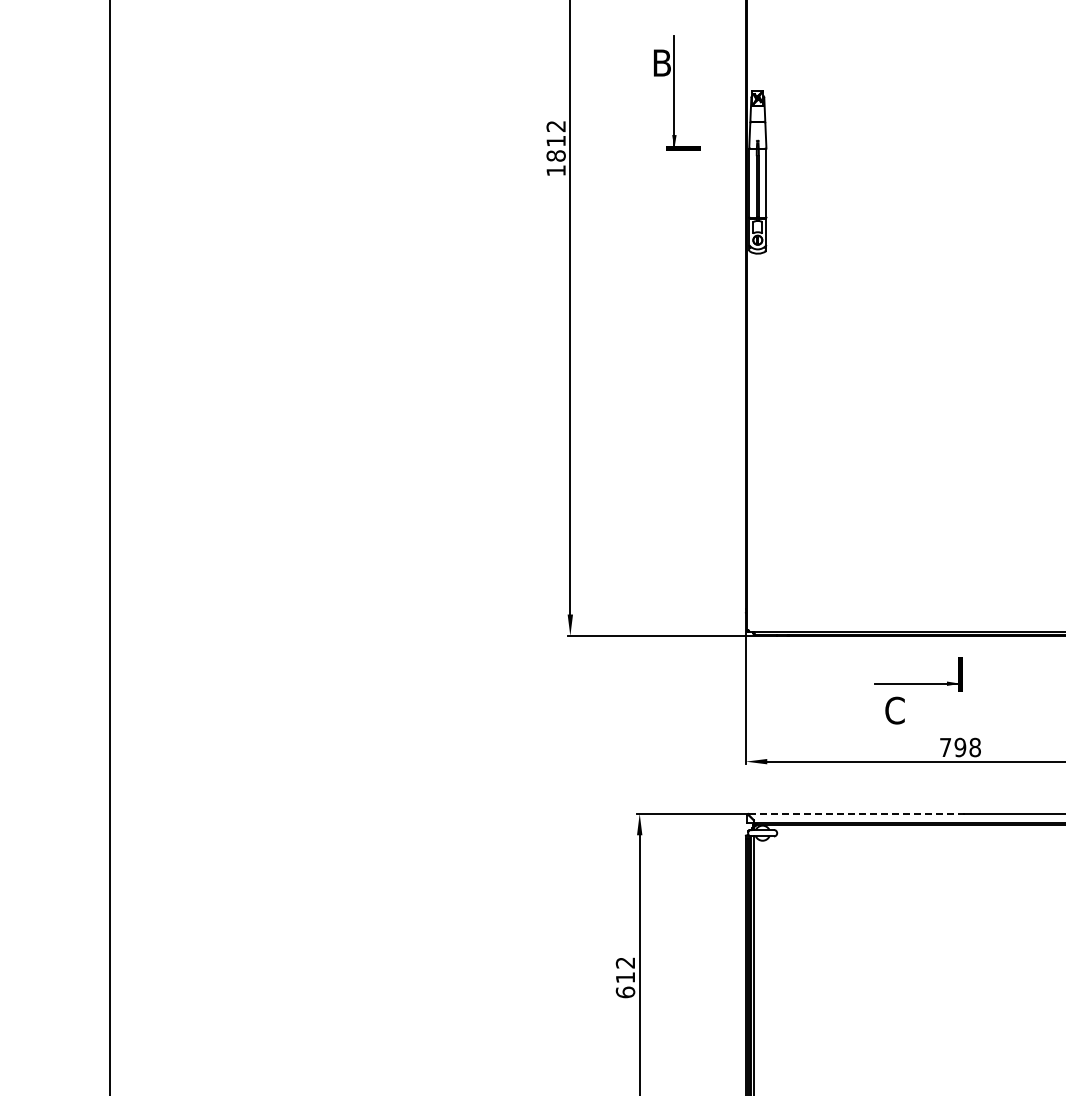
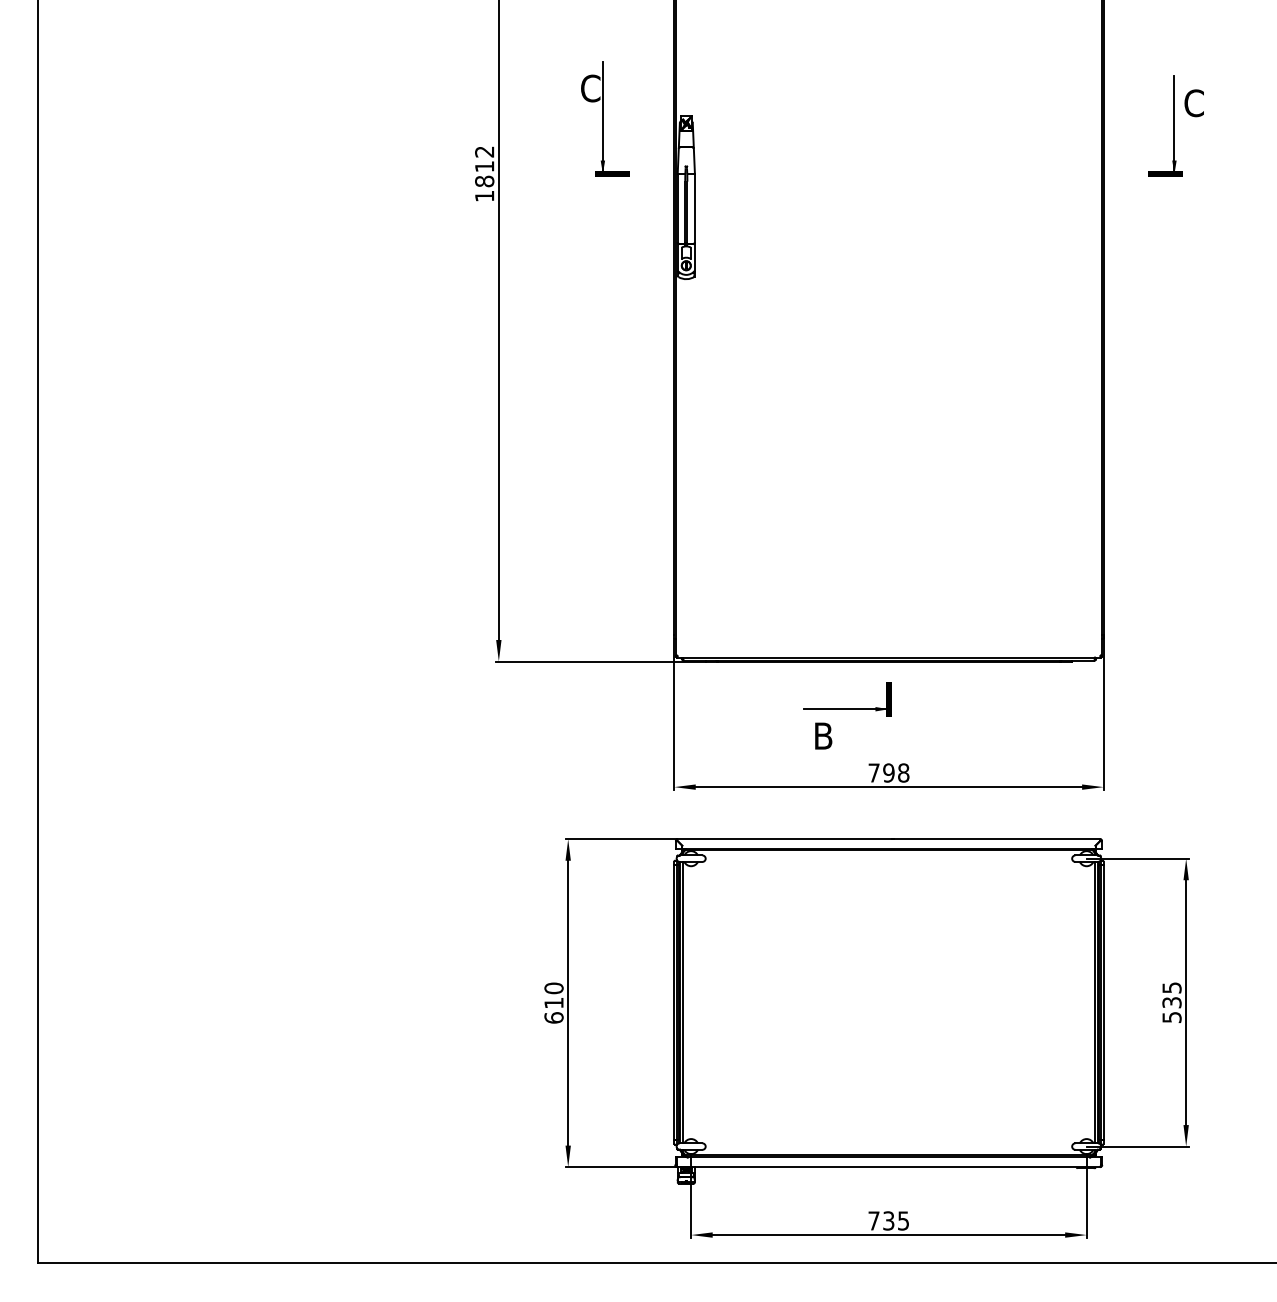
text: (662, 63) -> (590, 88), B -> C
text: (895, 710) -> (823, 735), C -> B
line: (857, 814) -> (785, 839), dashed -> solid
text: (625, 963) -> (553, 988), 612 -> 610

